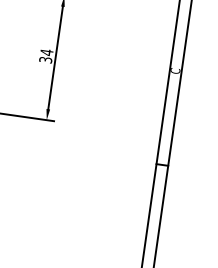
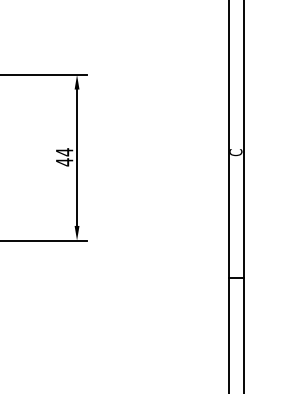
text: (45, 60) -> (64, 162), 34 -> 44

